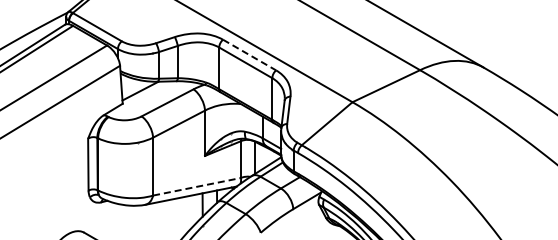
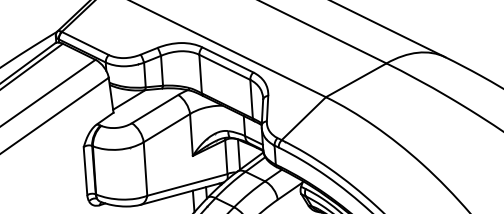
line: (249, 55) -> (227, 60), dashed -> solid
line: (197, 186) -> (187, 184), dashed -> solid

